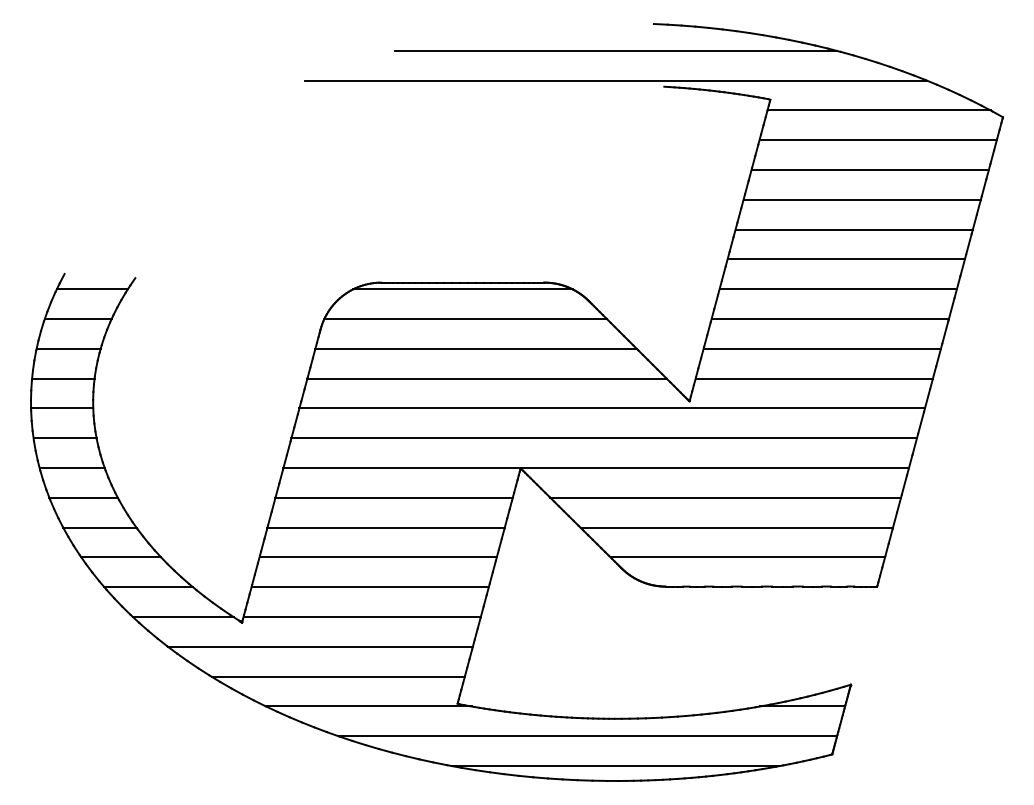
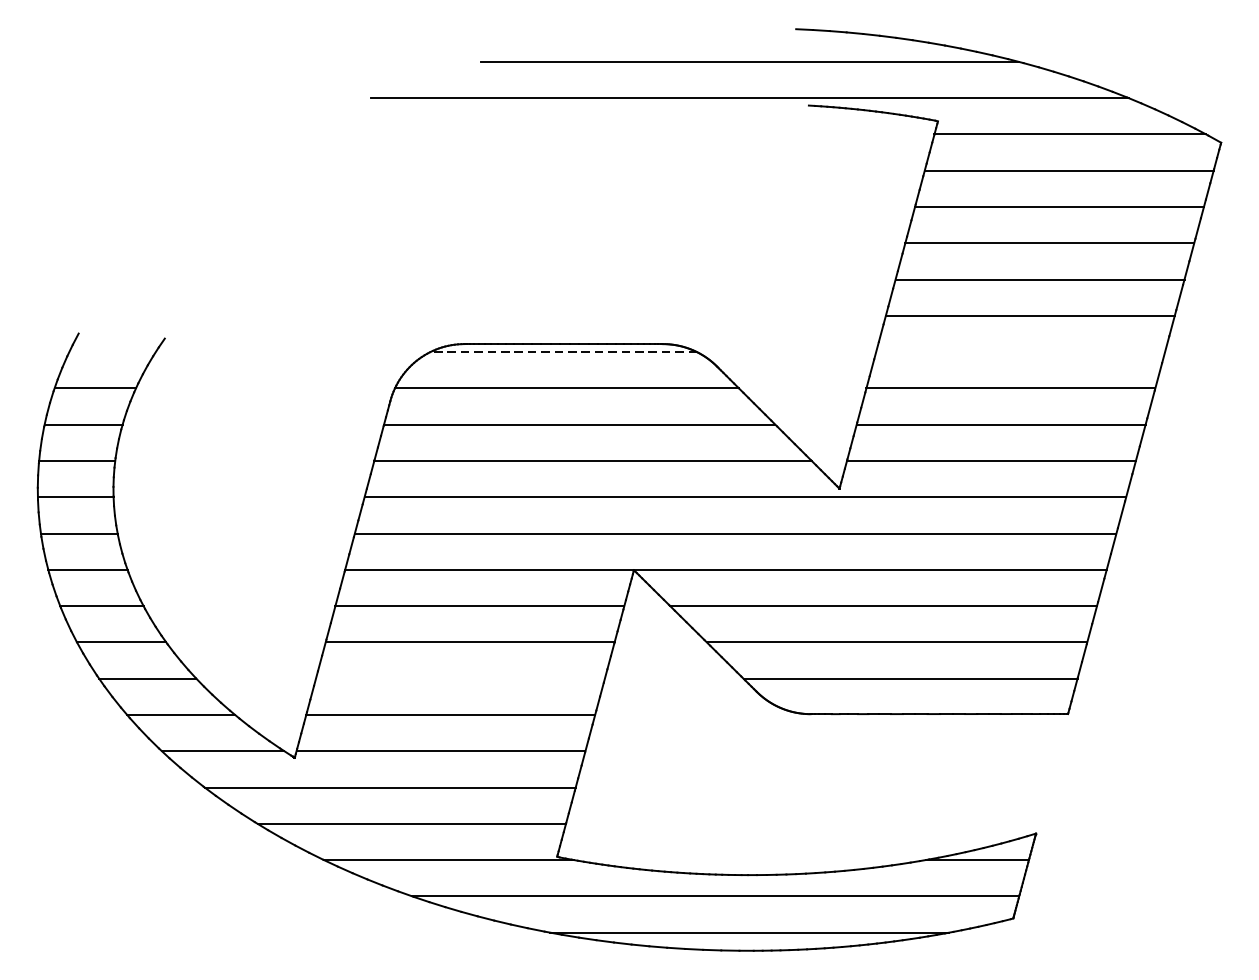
line: (91, 289) -> (111, 352), removed
line: (462, 289) -> (563, 352), solid -> dashed
line: (837, 289) -> (1019, 352), removed
line: (377, 557) -> (459, 678), removed

